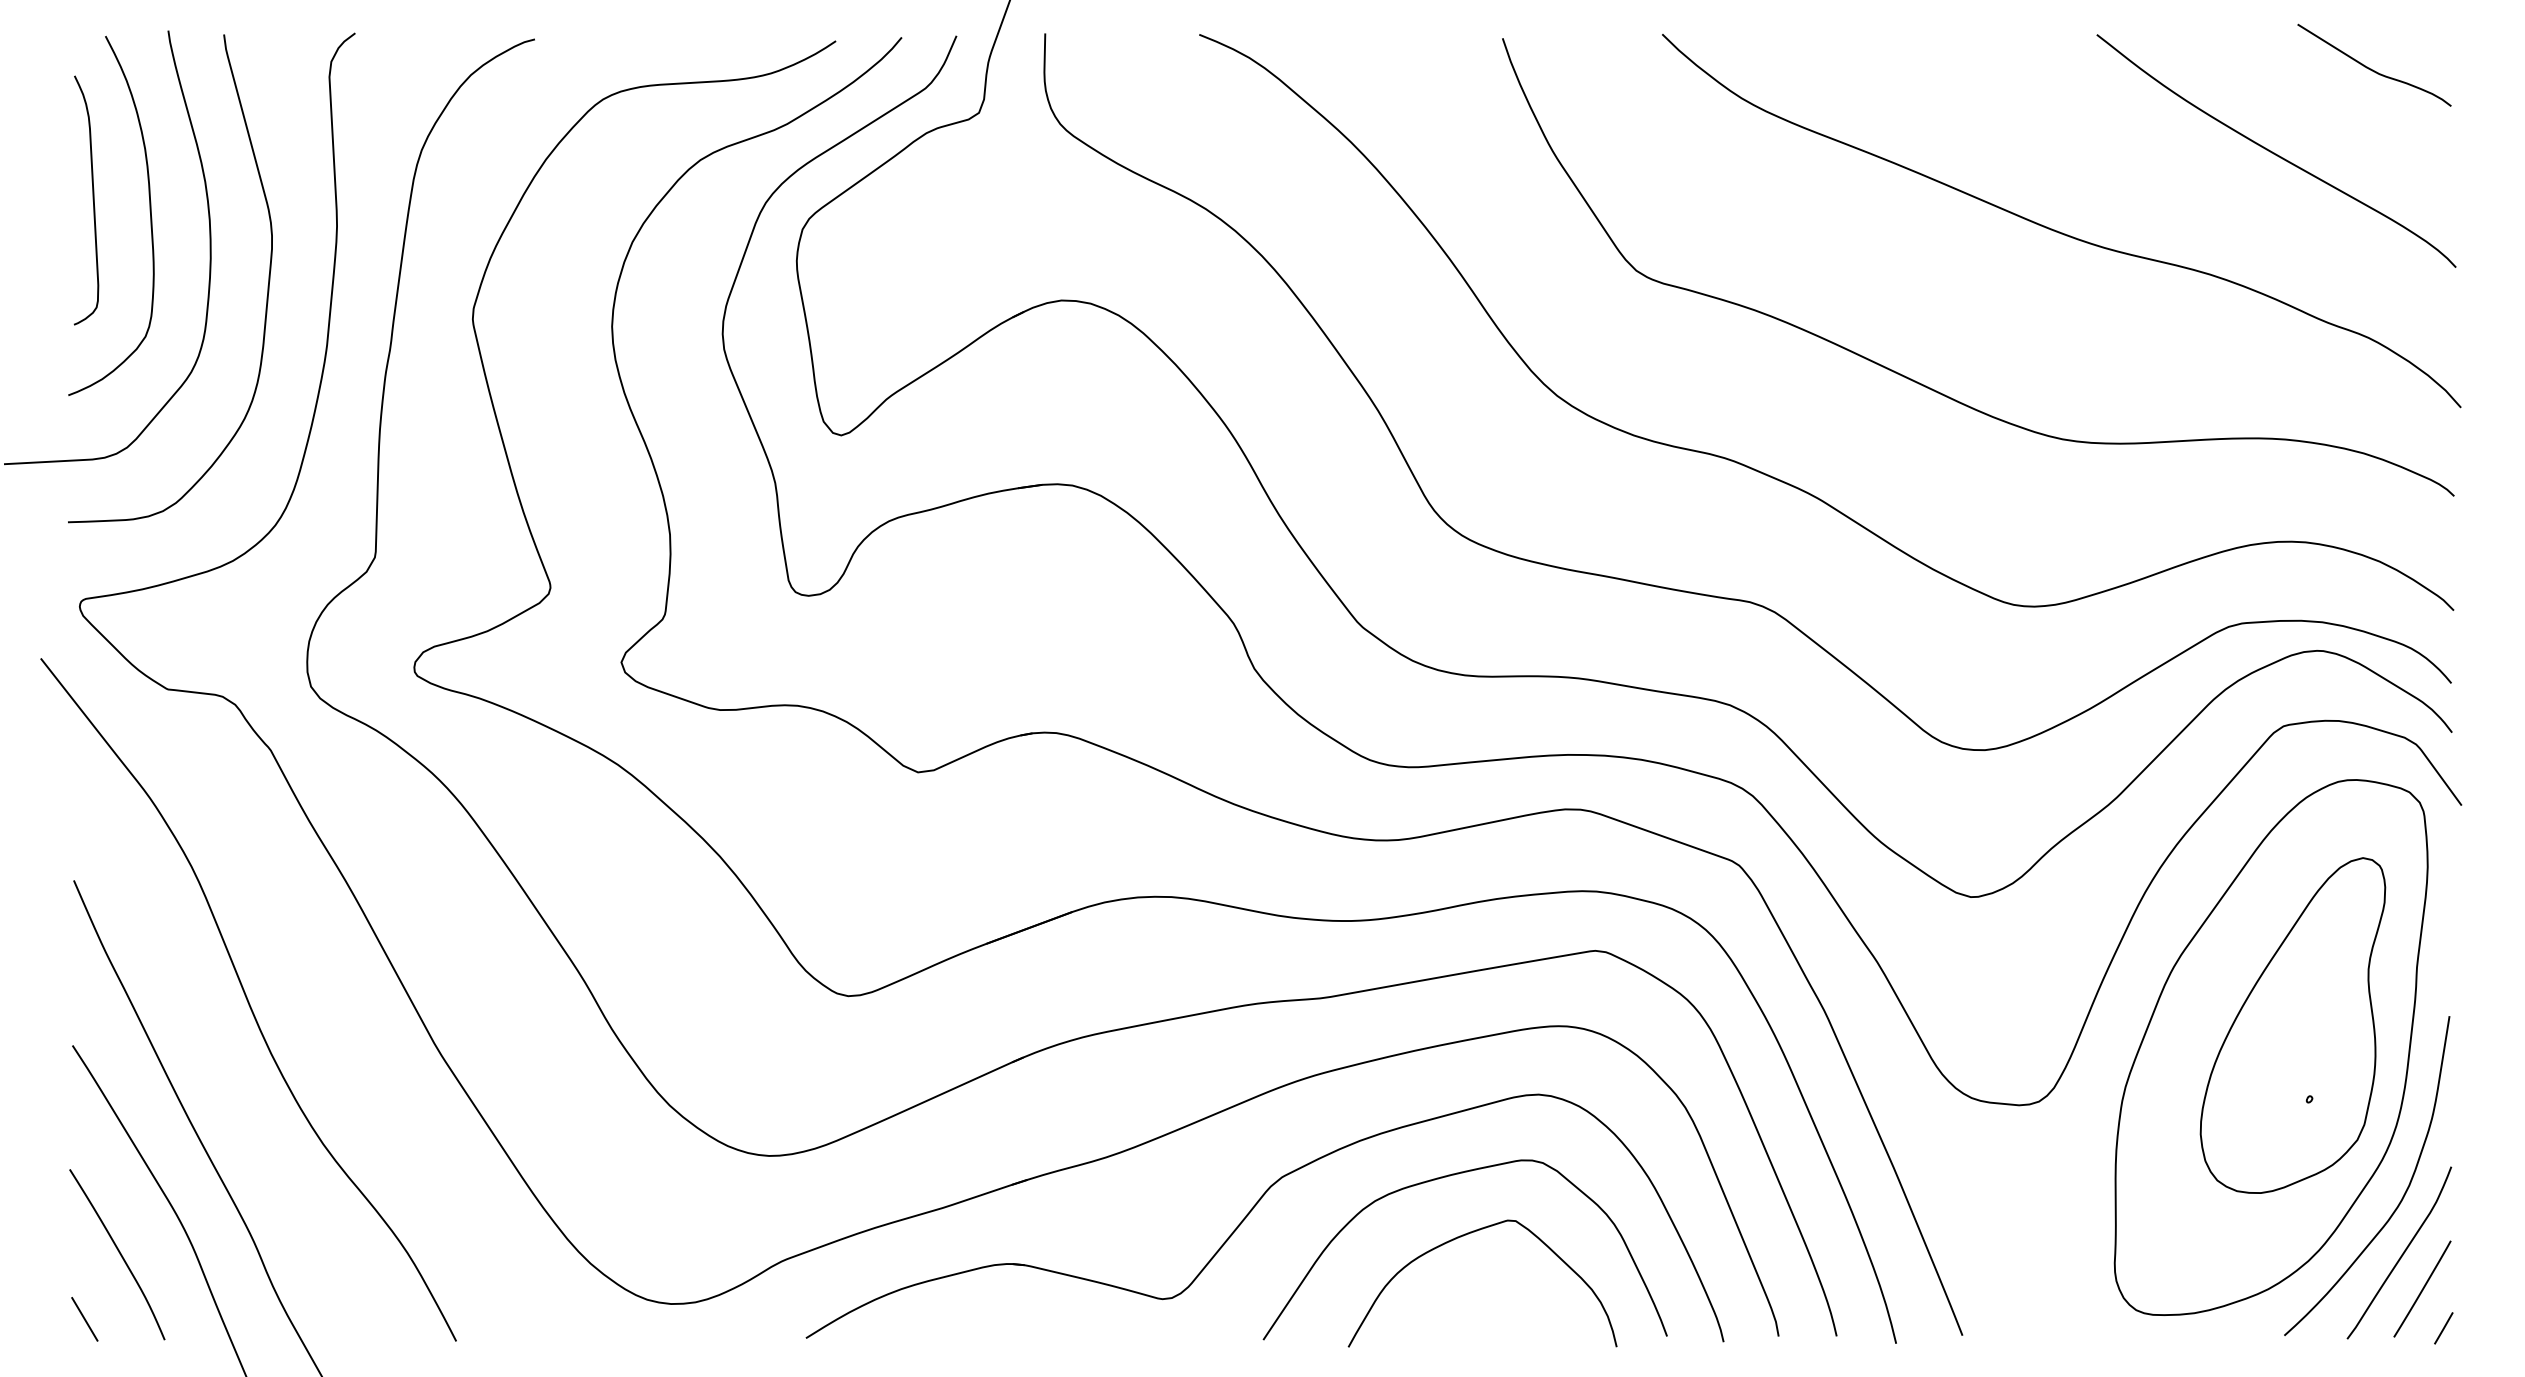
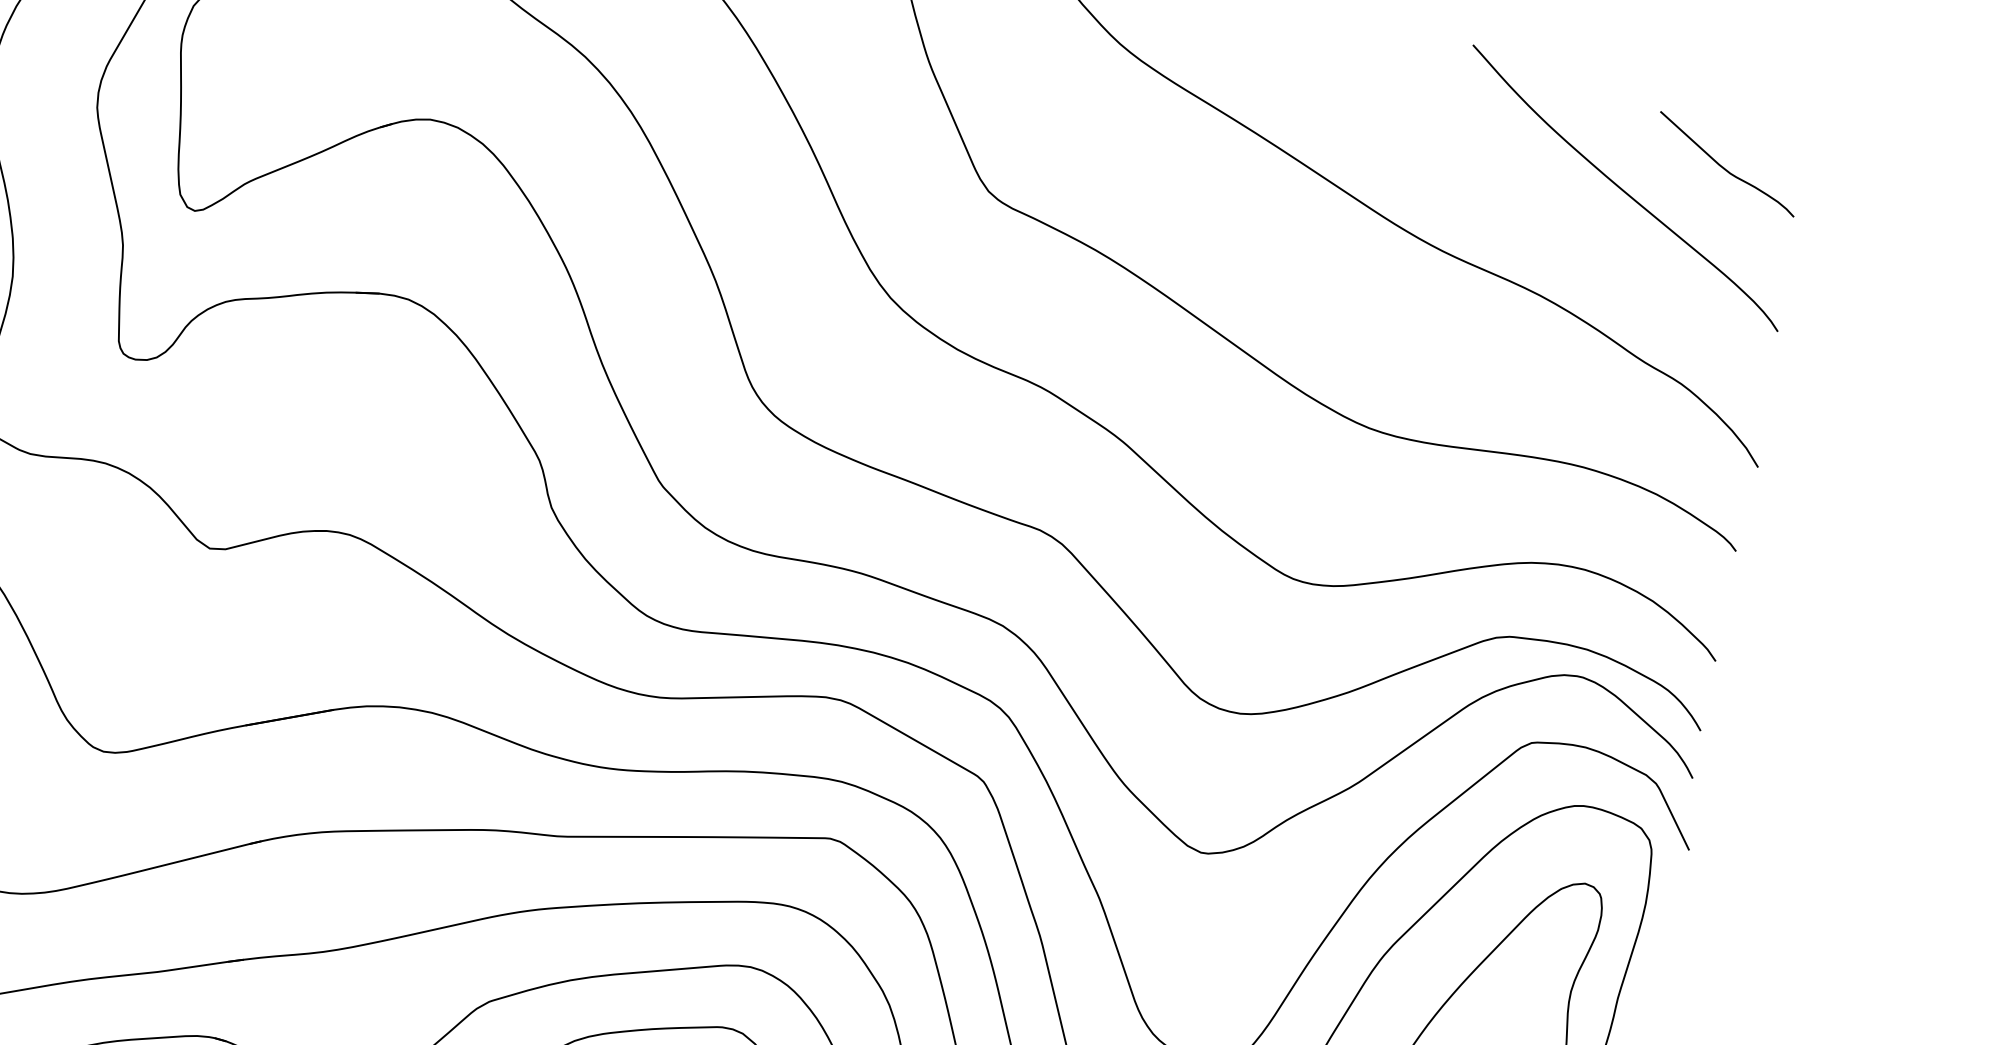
curve: (2371, 68) -> (1723, 166), moved

